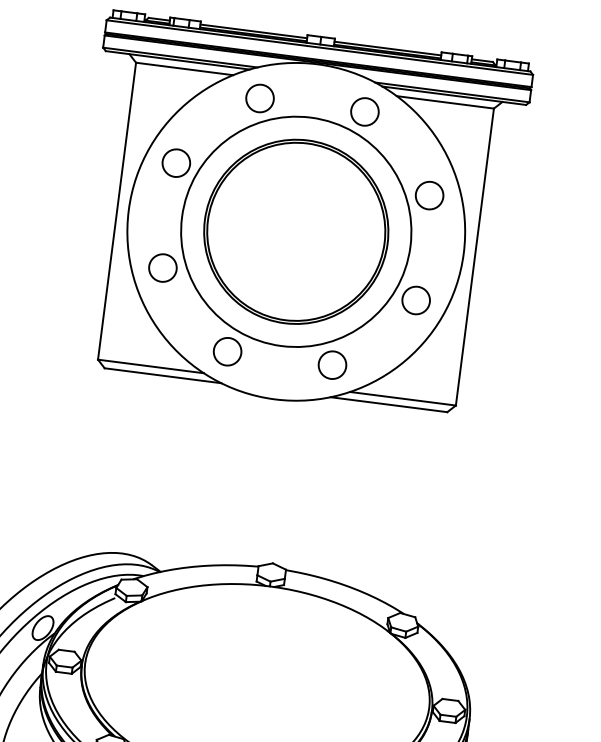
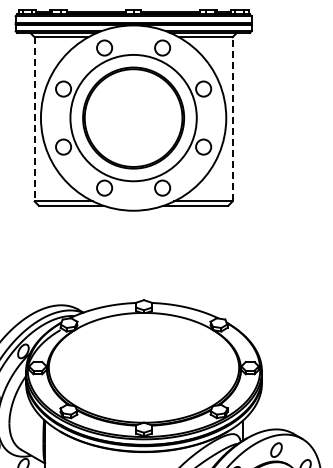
line: (116, 211) -> (34, 119), solid -> dashed
line: (474, 255) -> (232, 118), solid -> dashed

